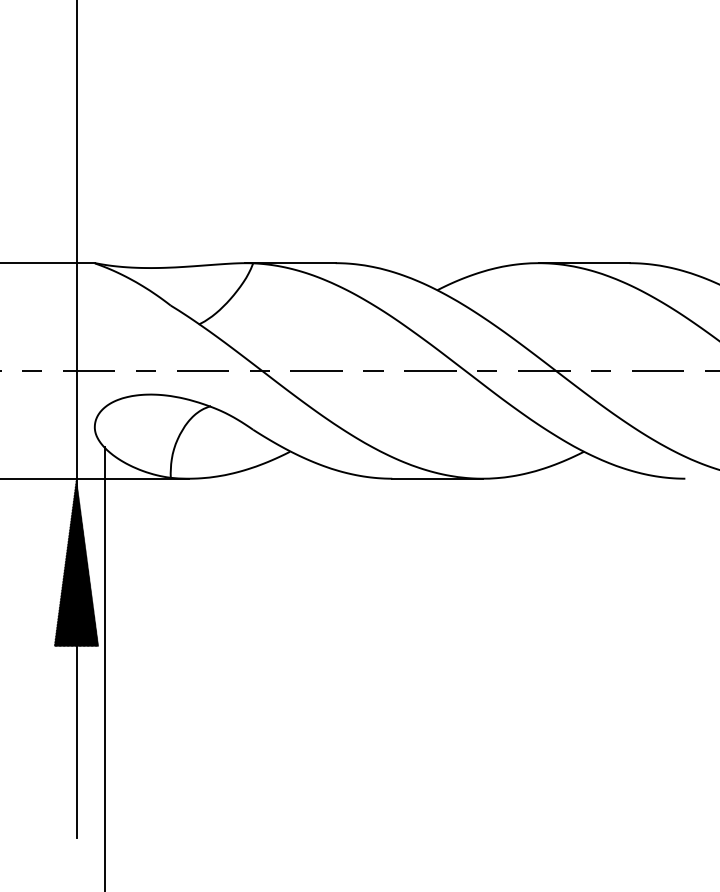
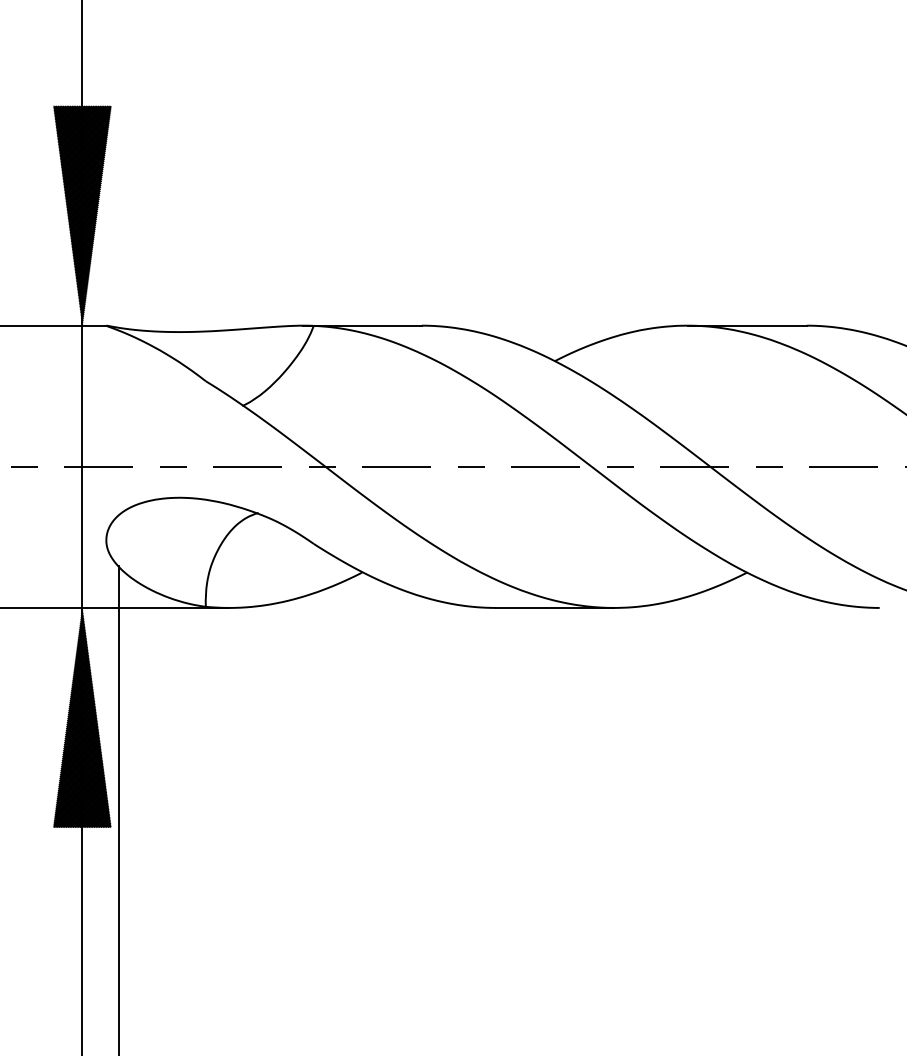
hatch: (76, 179) -> (82, 216), added

